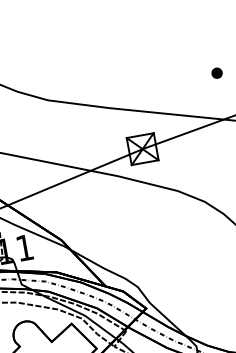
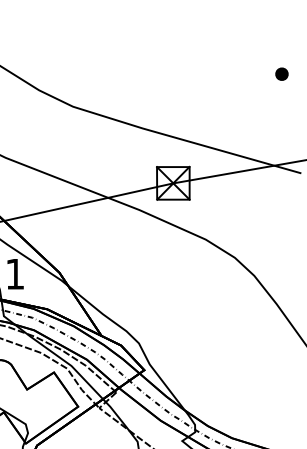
part: (216, 72) -> (281, 73), moved

